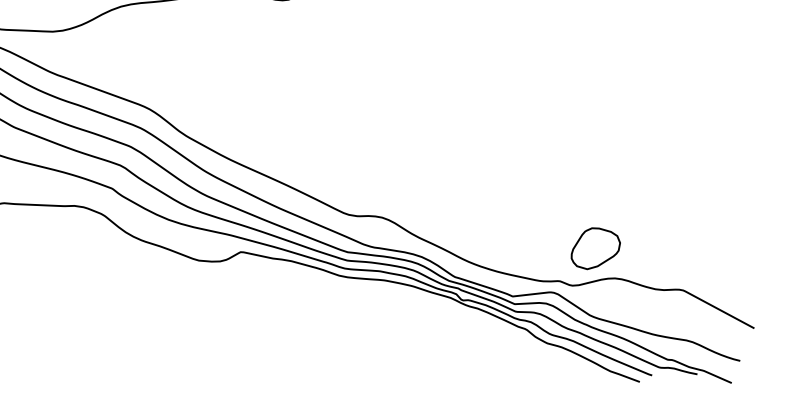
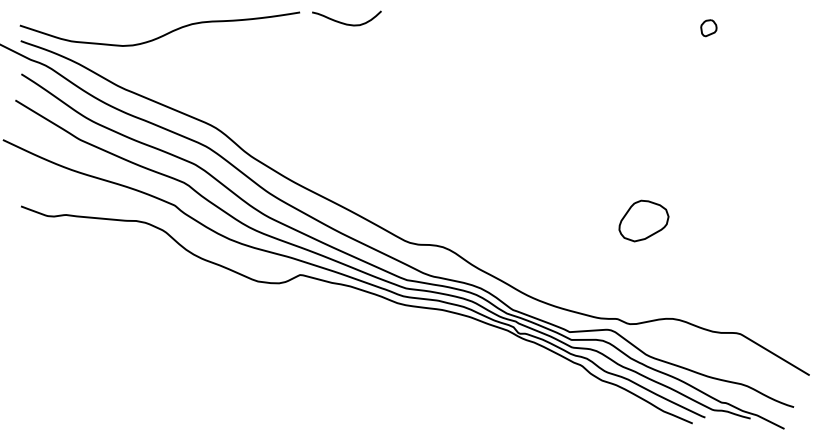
part: (595, 247) -> (643, 220), moved

